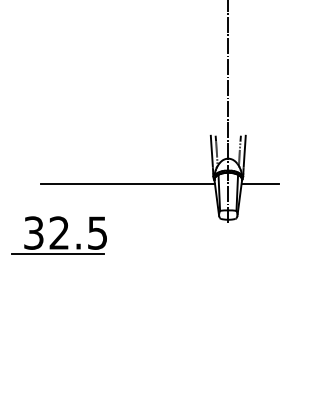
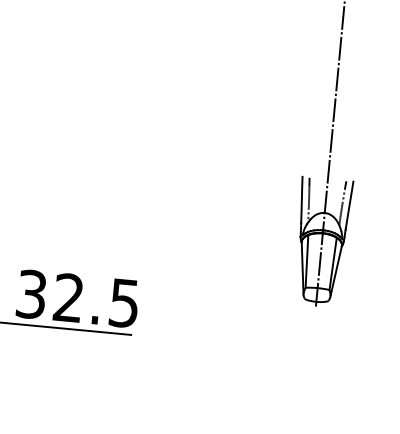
line: (127, 184) -> (174, 236), removed
line: (259, 184) -> (366, 254), removed

